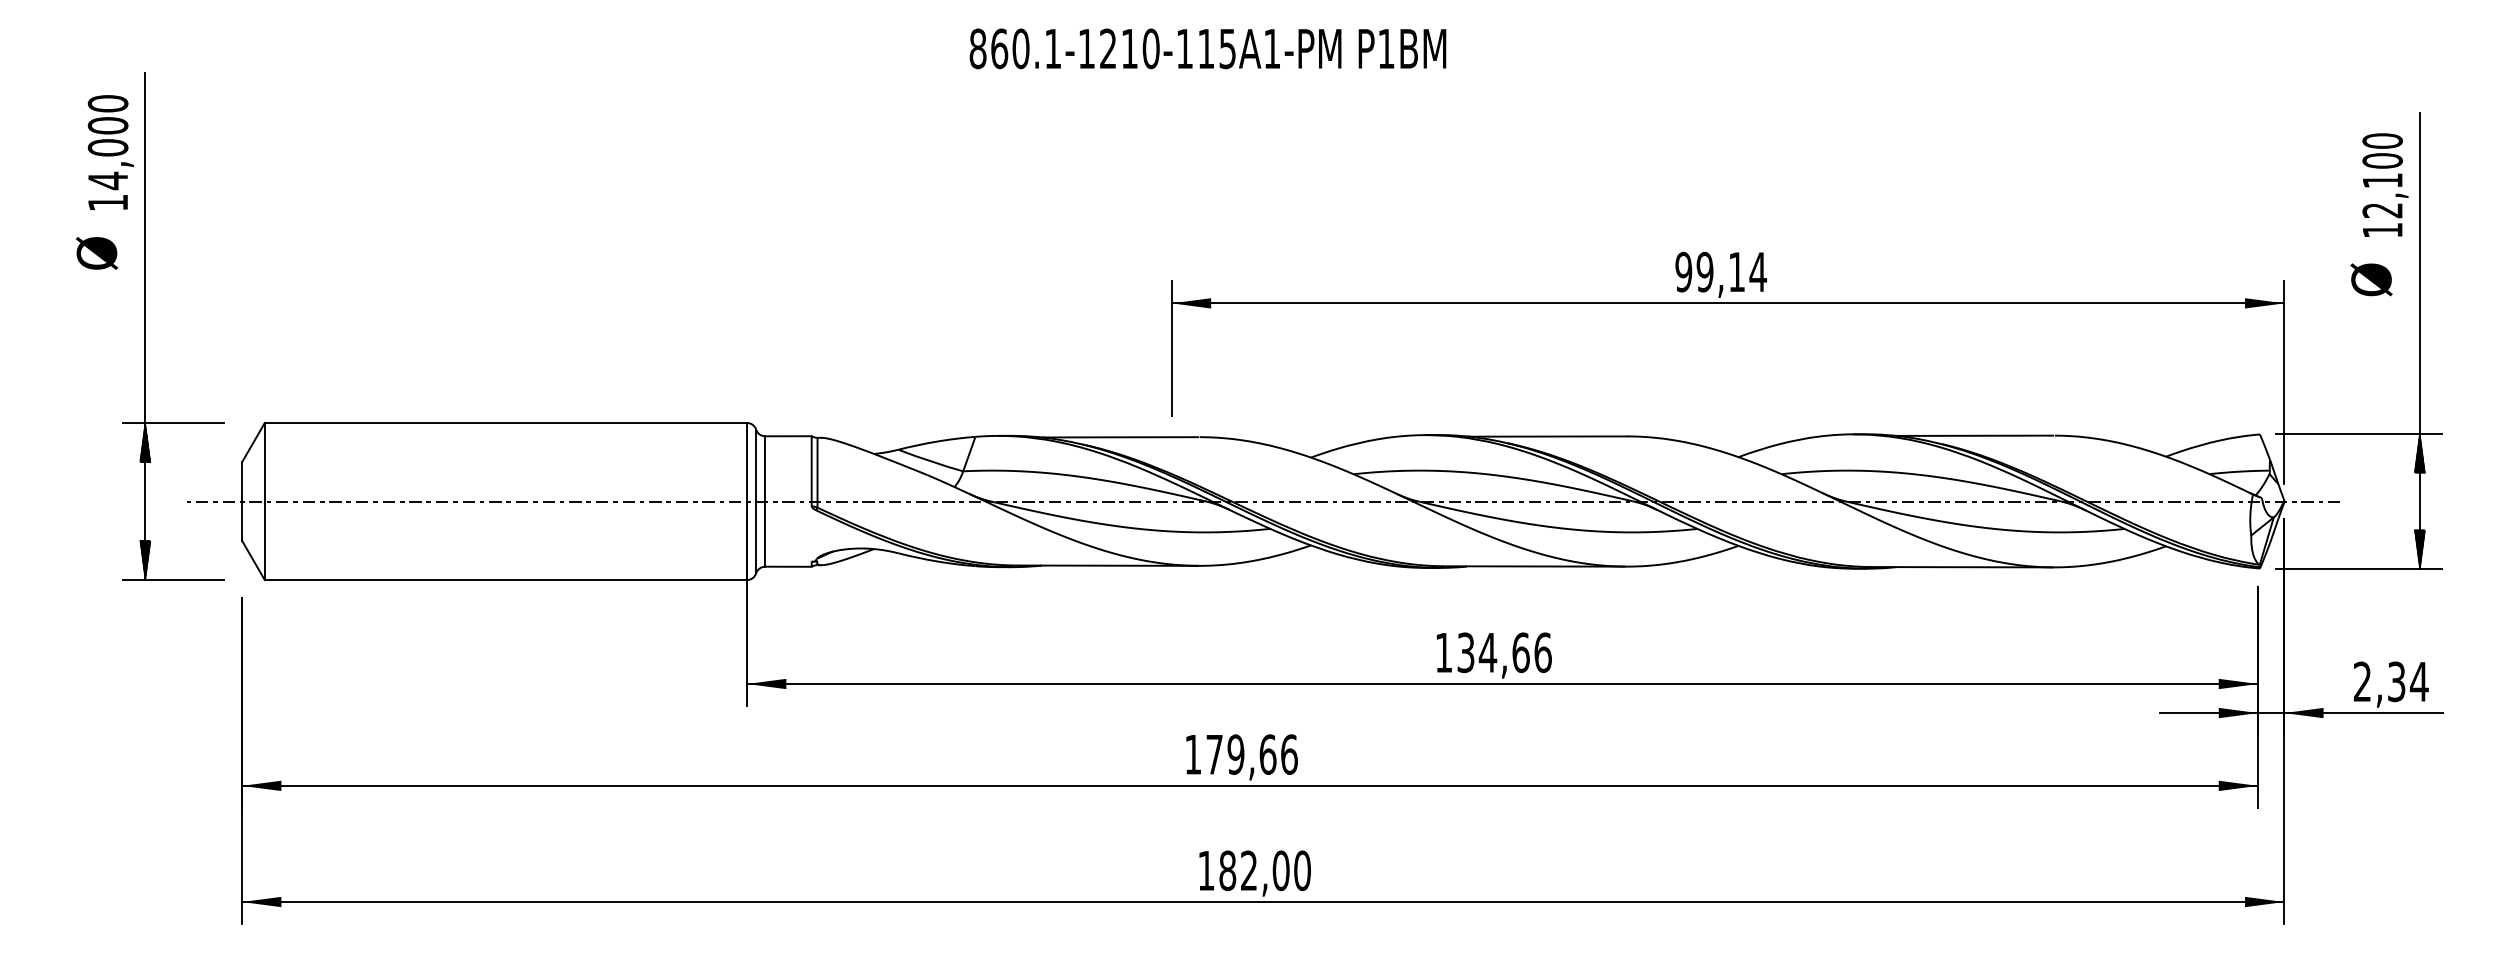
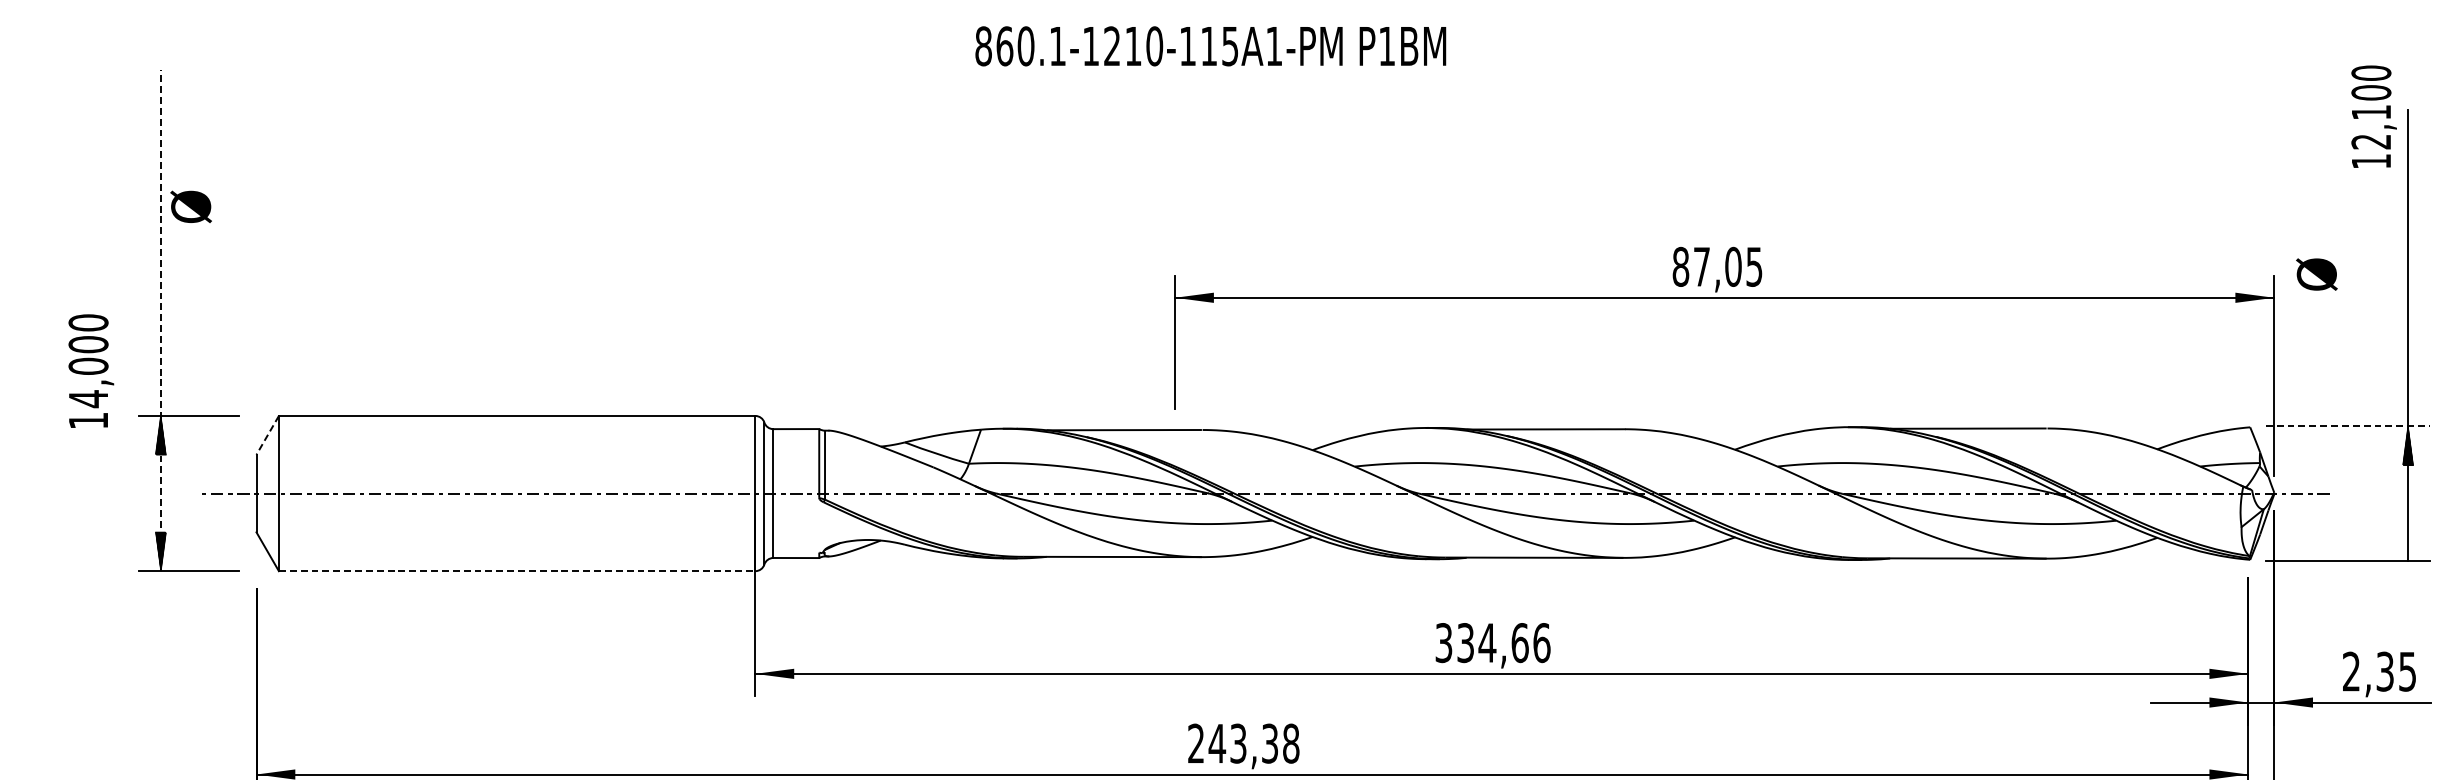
text: (110, 152) -> (90, 371), moved
text: (2385, 184) -> (2374, 116), moved
text: (96, 253) -> (190, 207), moved
text: (1721, 271) -> (1718, 266), 99,14 -> 87,05
text: (2371, 279) -> (2316, 274), moved
line: (145, 326) -> (161, 320), solid -> dashed
line: (2359, 433) -> (2348, 426), solid -> dashed
line: (253, 442) -> (267, 435), solid -> dashed
hatch: (2419, 549) -> (2407, 540), removed
line: (506, 580) -> (517, 571), solid -> dashed
text: (1443, 652) -> (1443, 642), 134,66 -> 334,66
text: (2419, 682) -> (2407, 672), 2,34 -> 2,35
text: (1241, 754) -> (1243, 743), 179,66 -> 243,38

